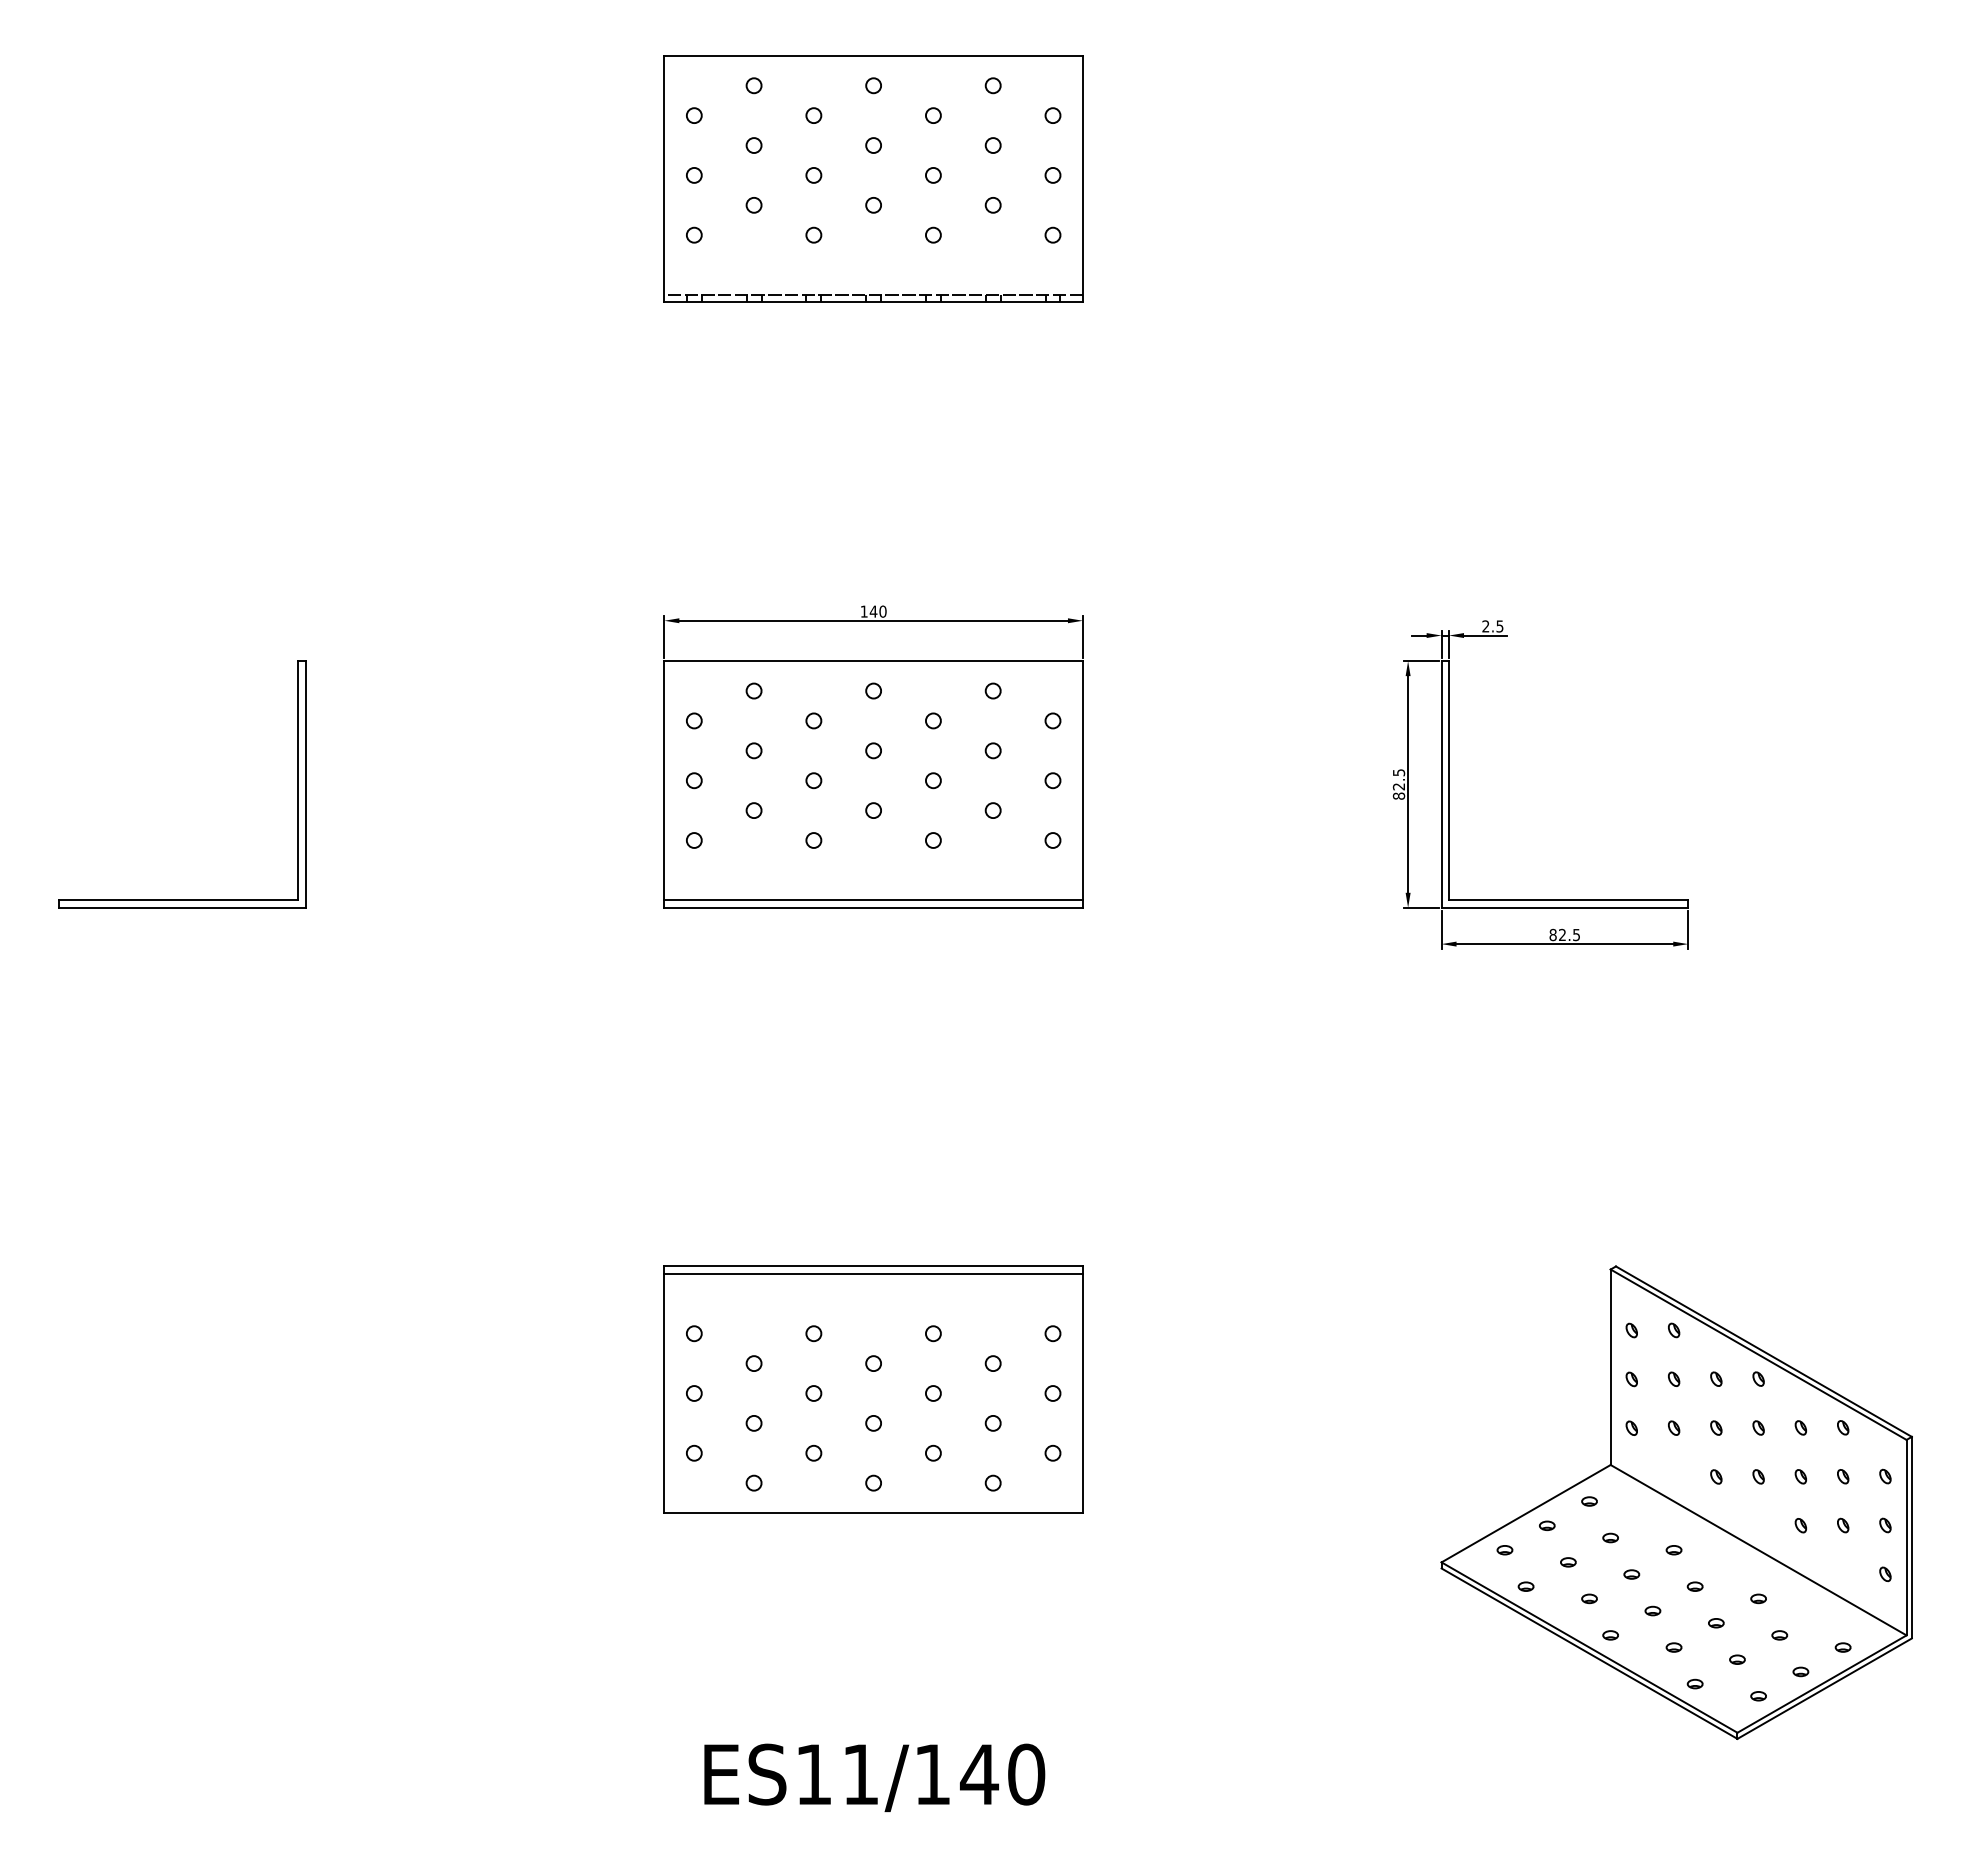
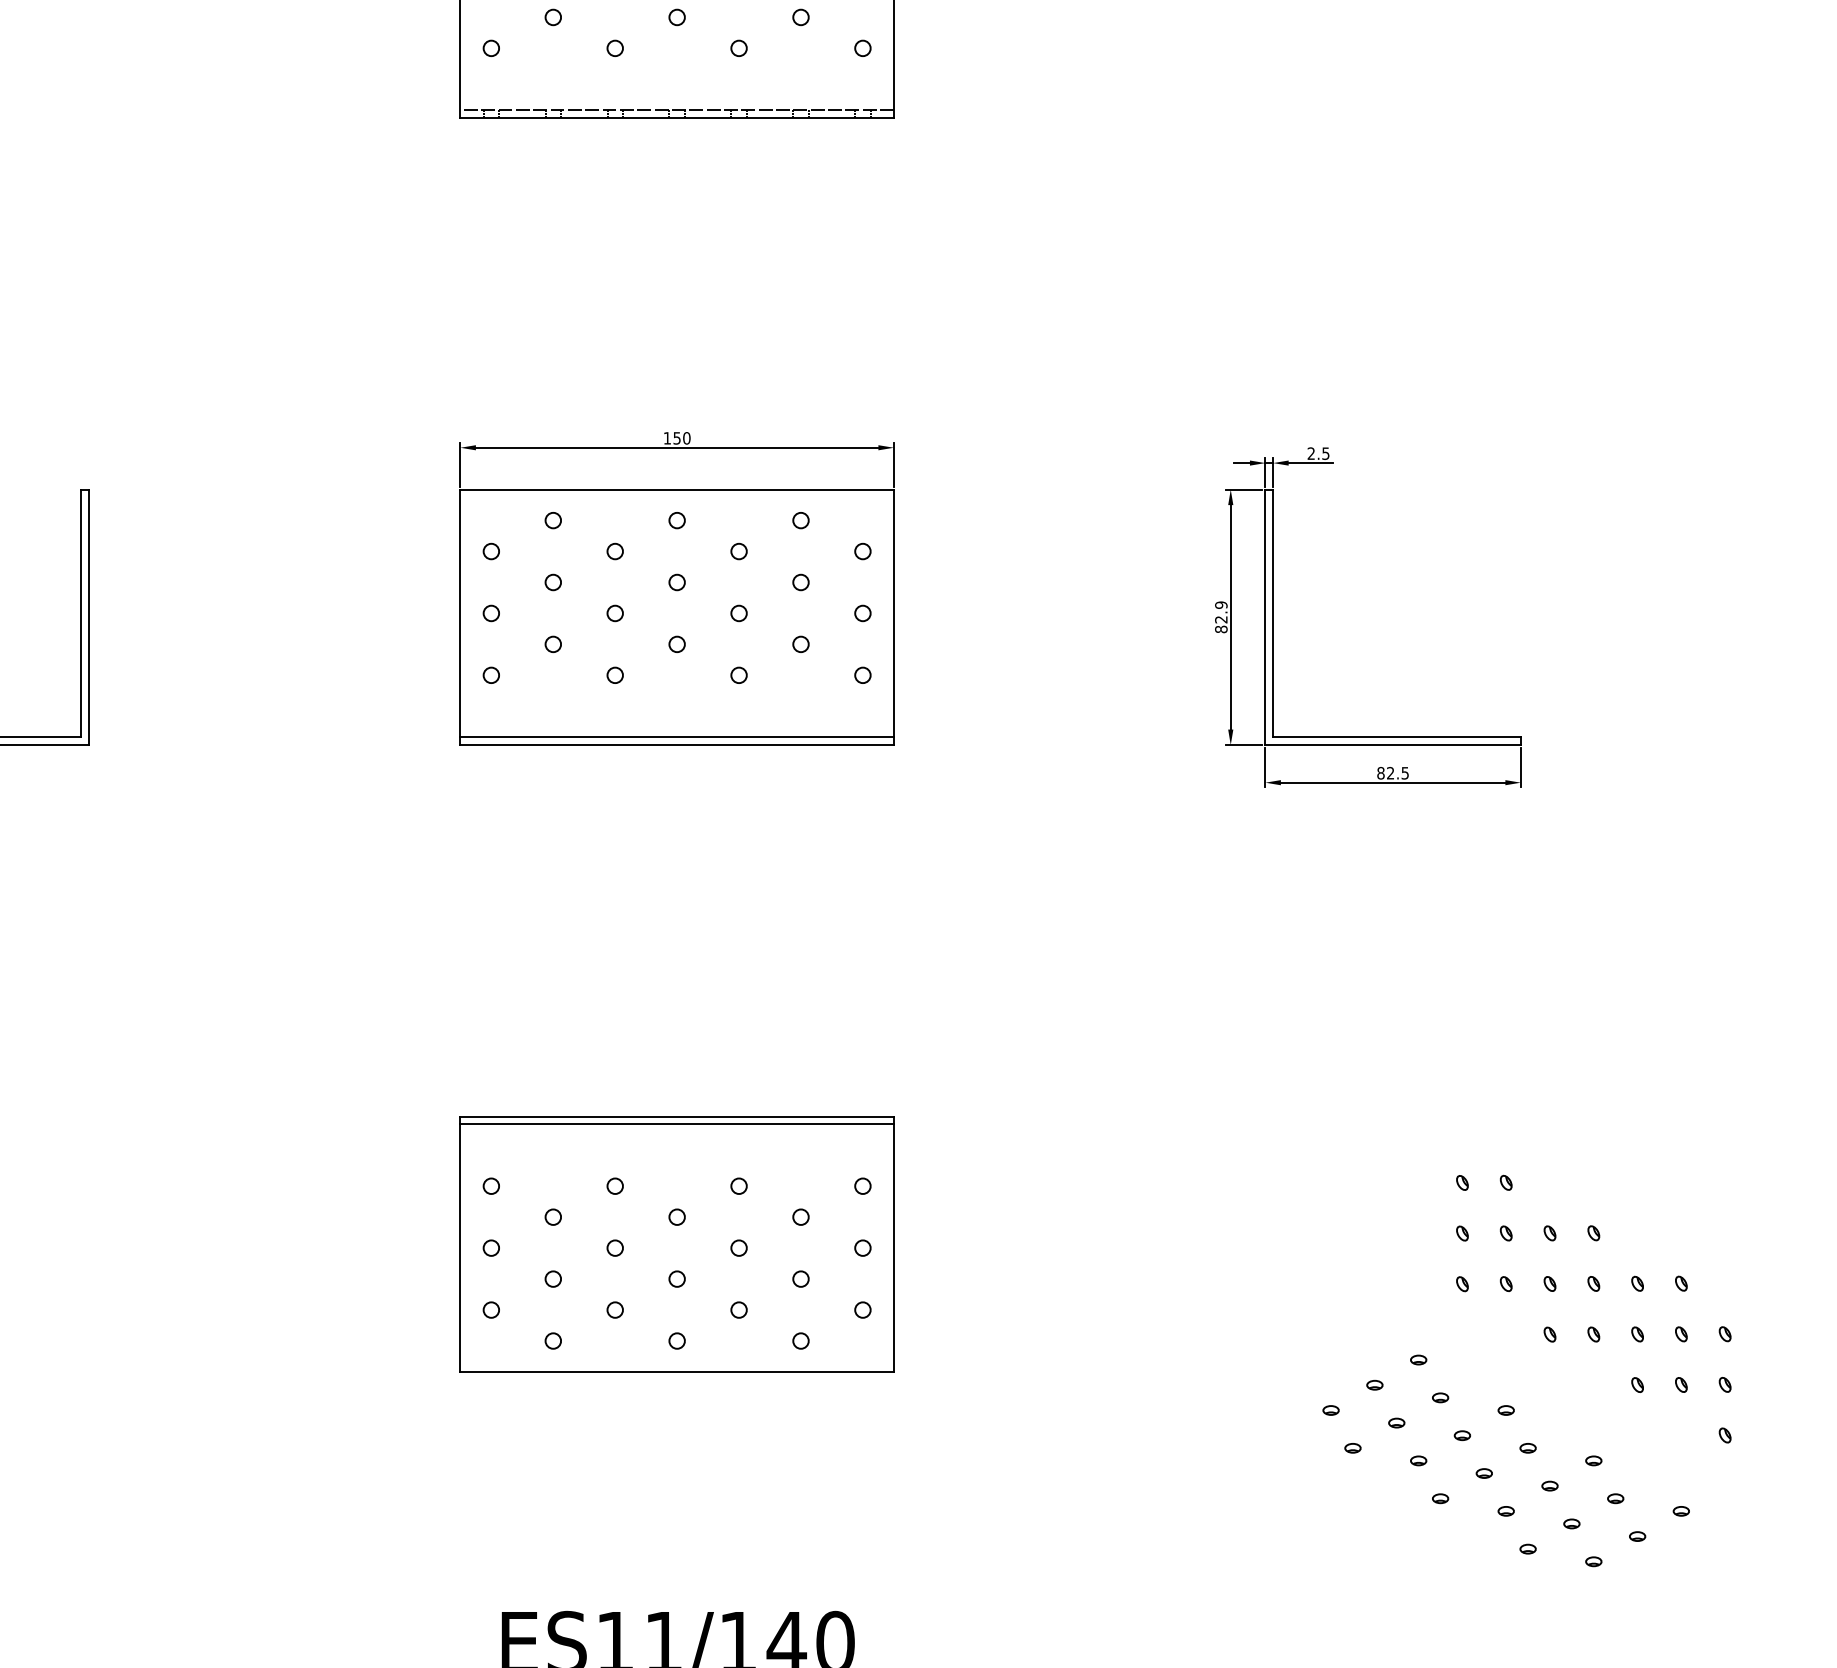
text: (873, 611) -> (677, 438), 140 -> 150
text: (1398, 772) -> (1220, 604), 82.5 -> 82.9
part: (1676, 1502) -> (1508, 1361), removed

